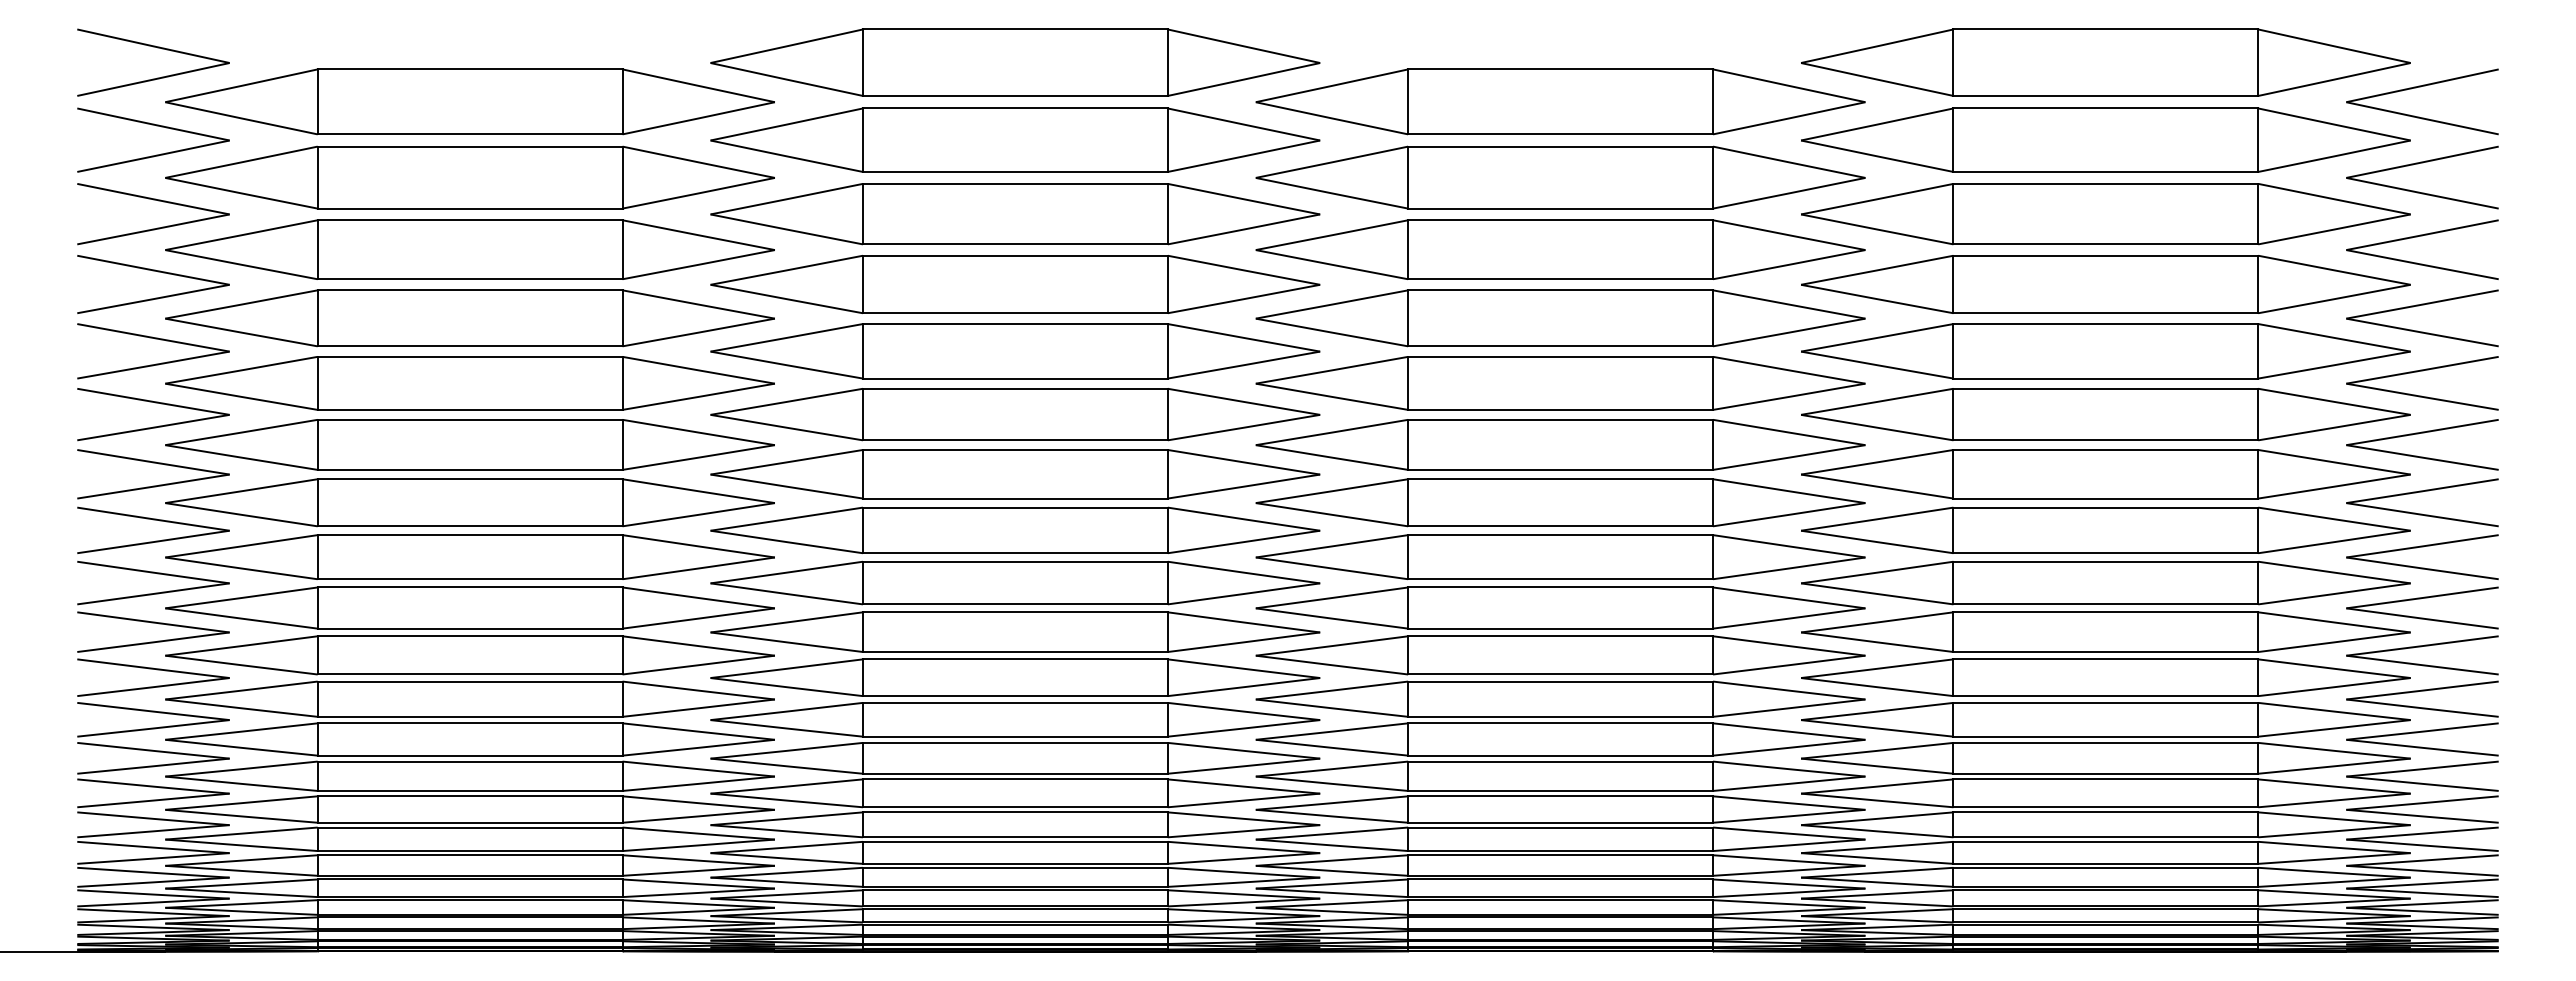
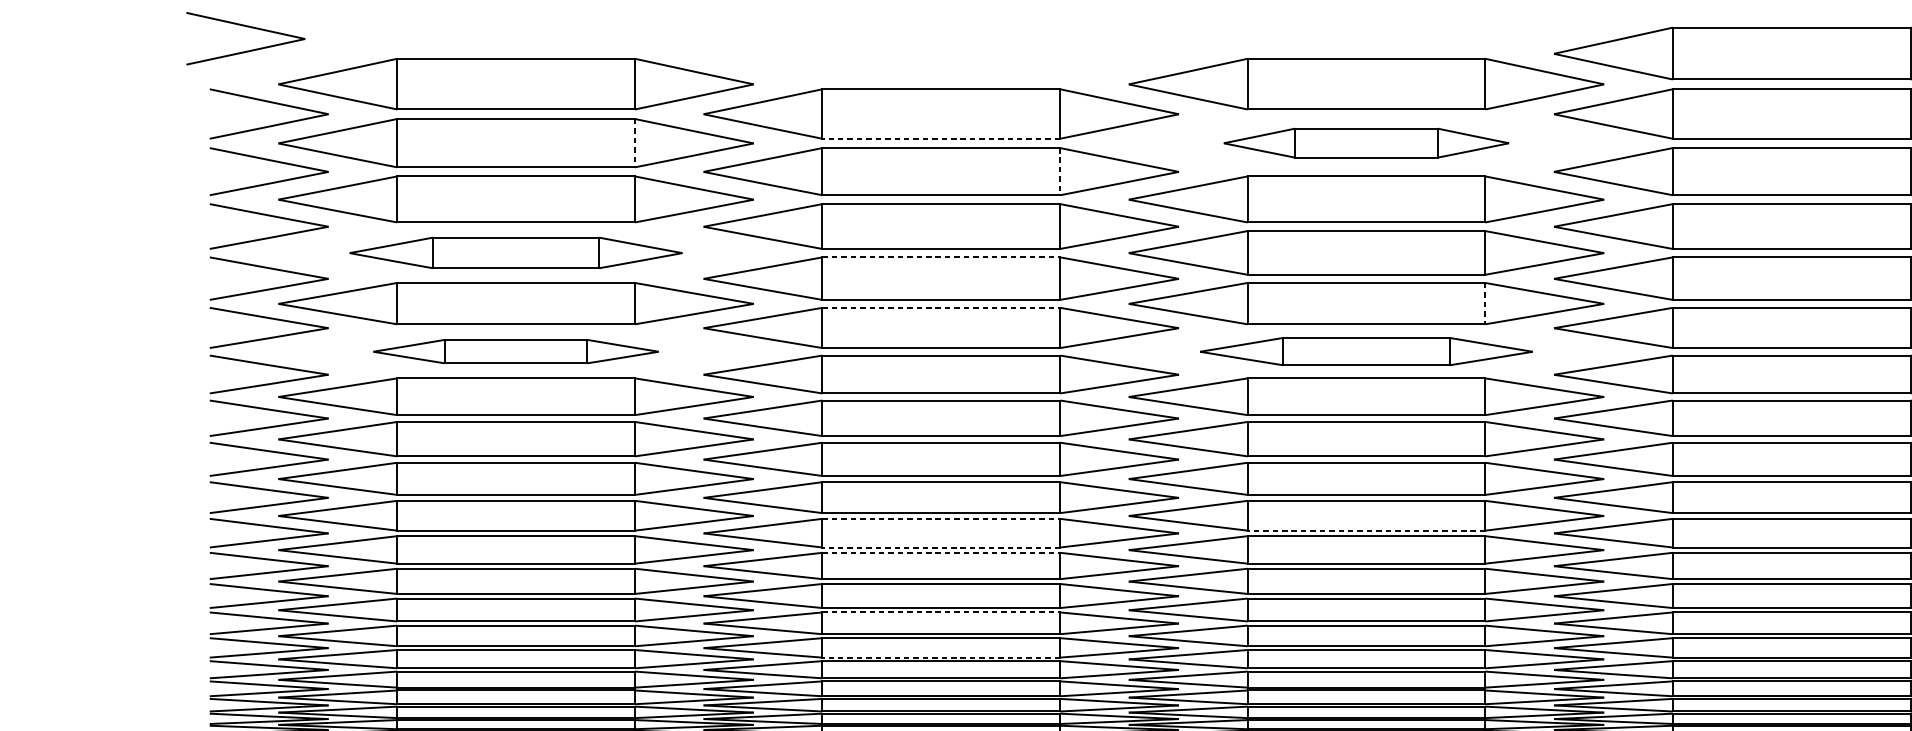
part: (157, 48) -> (248, 27), moved
part: (1015, 62) -> (941, 53), removed
line: (1014, 171) -> (940, 138), solid -> dashed
line: (622, 177) -> (634, 143), solid -> dashed
part: (1560, 177) -> (1366, 143), size x0.6
line: (1167, 214) -> (1059, 171), solid -> dashed
part: (469, 318) -> (515, 253), size x0.7
line: (1015, 324) -> (941, 257), solid -> dashed
line: (1713, 383) -> (1485, 303), solid -> dashed
line: (1015, 388) -> (941, 307), solid -> dashed
part: (469, 444) -> (515, 351), size x0.6
part: (1560, 444) -> (1366, 351), size x0.7
line: (1015, 659) -> (941, 518), solid -> dashed
line: (1560, 674) -> (1366, 530), solid -> dashed
line: (1014, 696) -> (940, 547), solid -> dashed
line: (1015, 702) -> (941, 552), solid -> dashed
line: (1015, 779) -> (941, 612), solid -> dashed
line: (1014, 837) -> (940, 657), solid -> dashed

